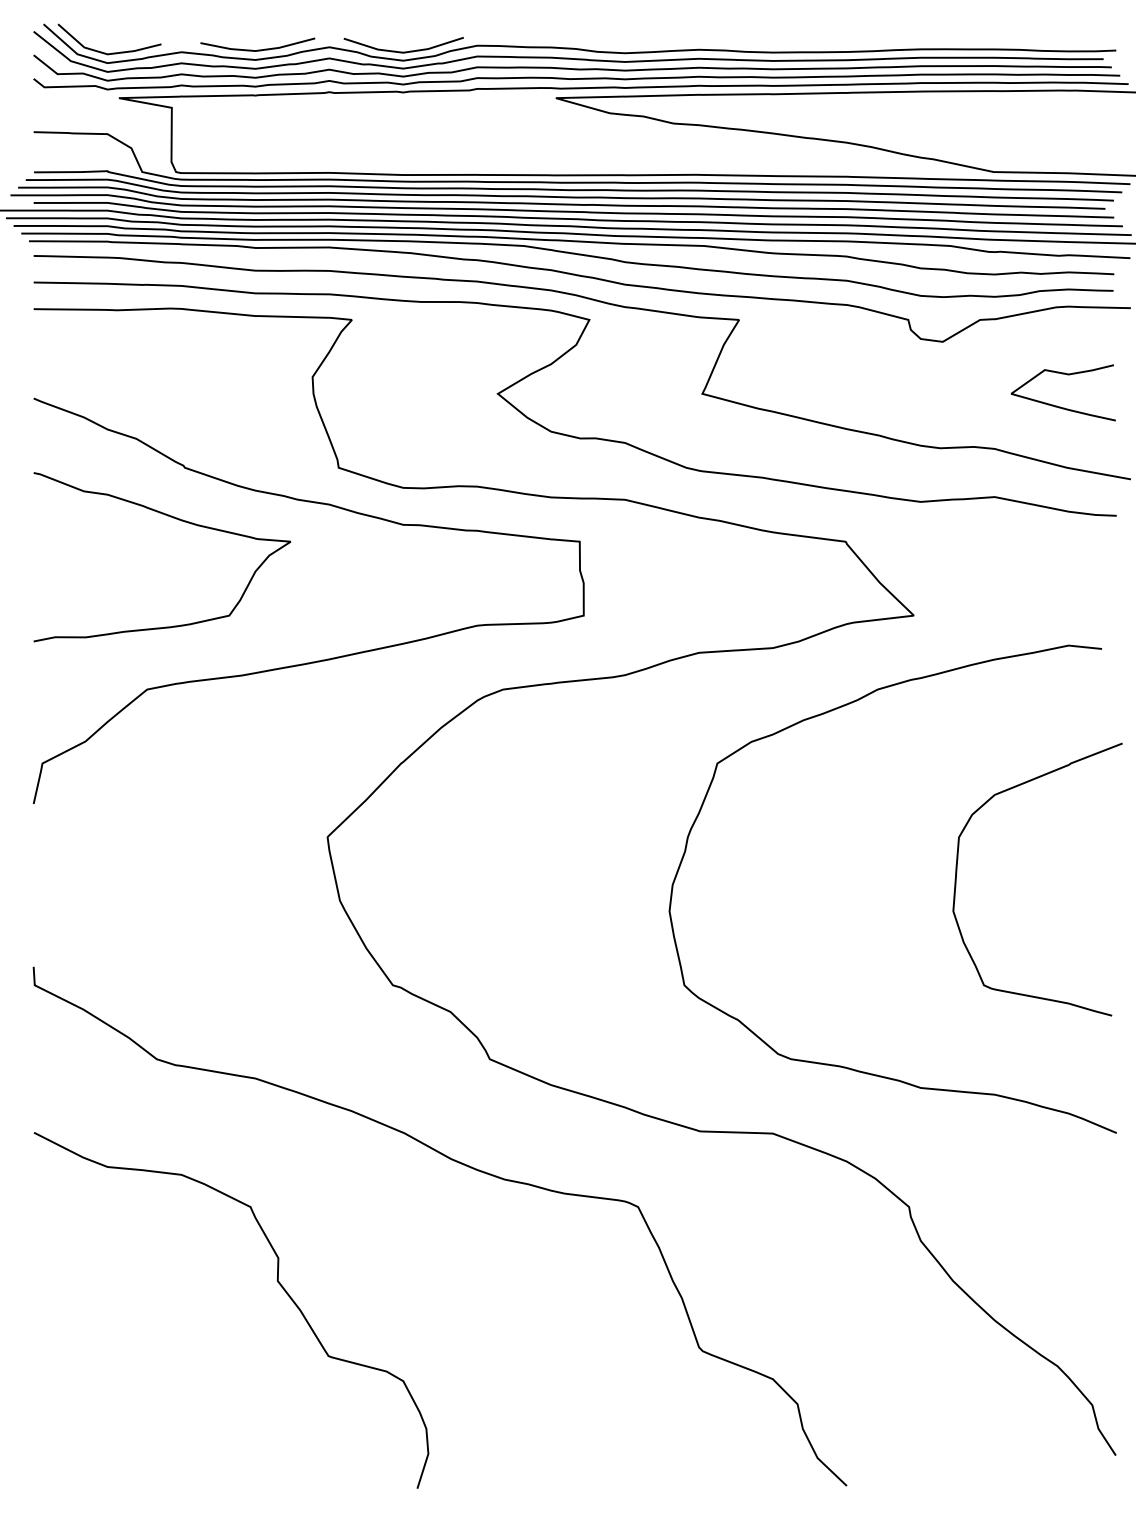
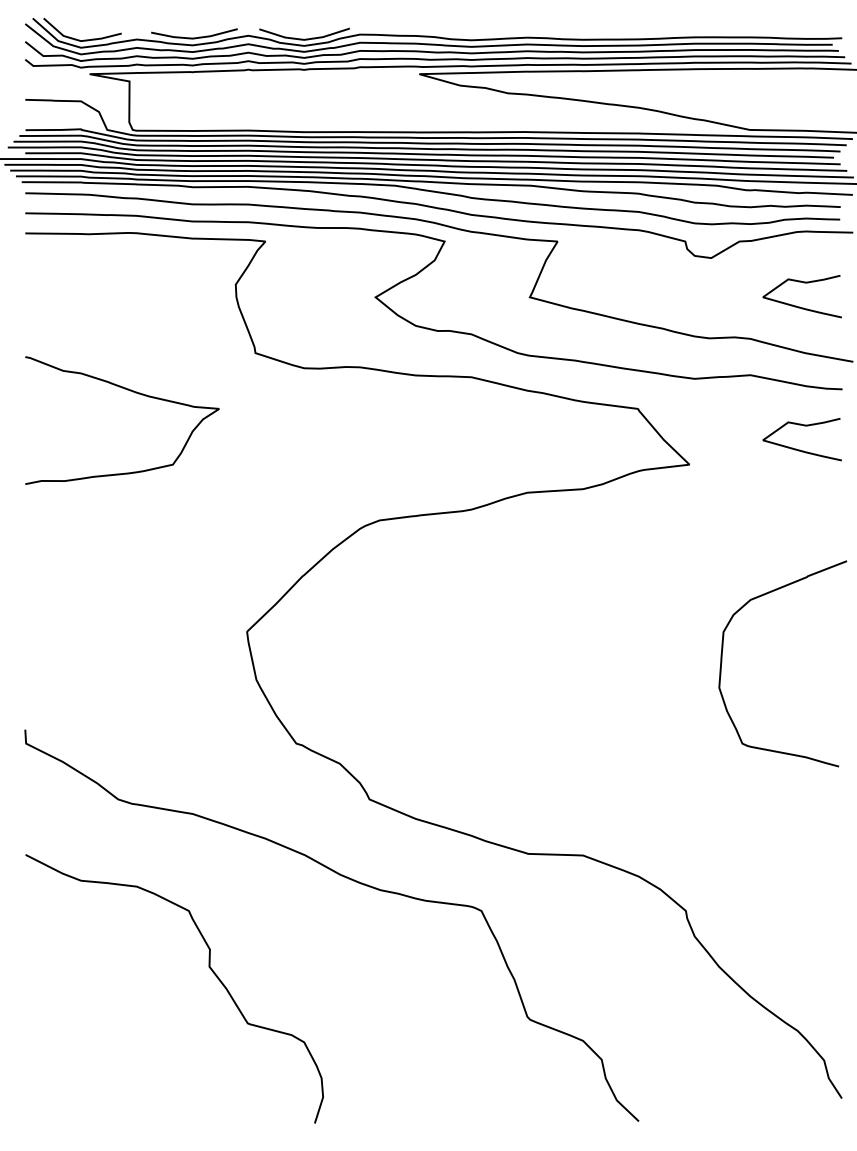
curve: (1060, 595) -> (800, 449), added
curve: (321, 659) -> (242, 497), removed
curve: (850, 1067) -> (641, 805), removed

